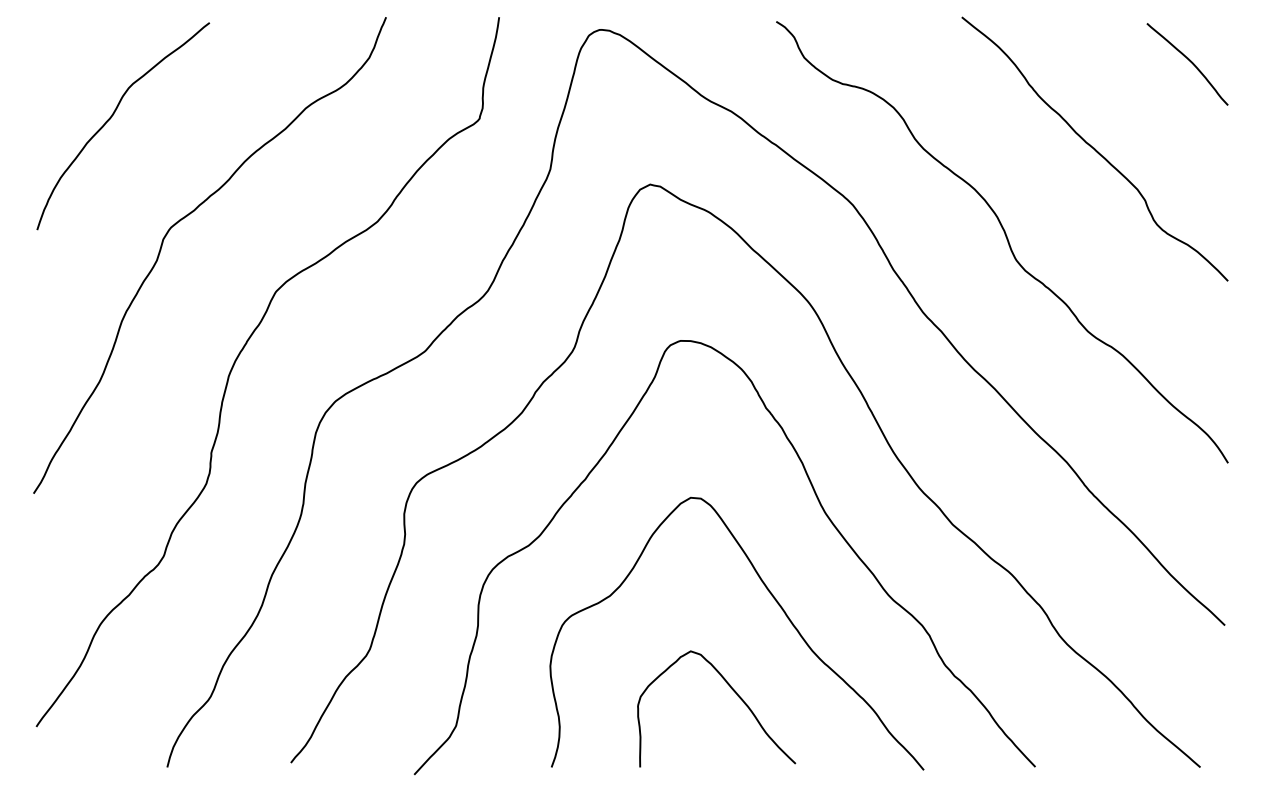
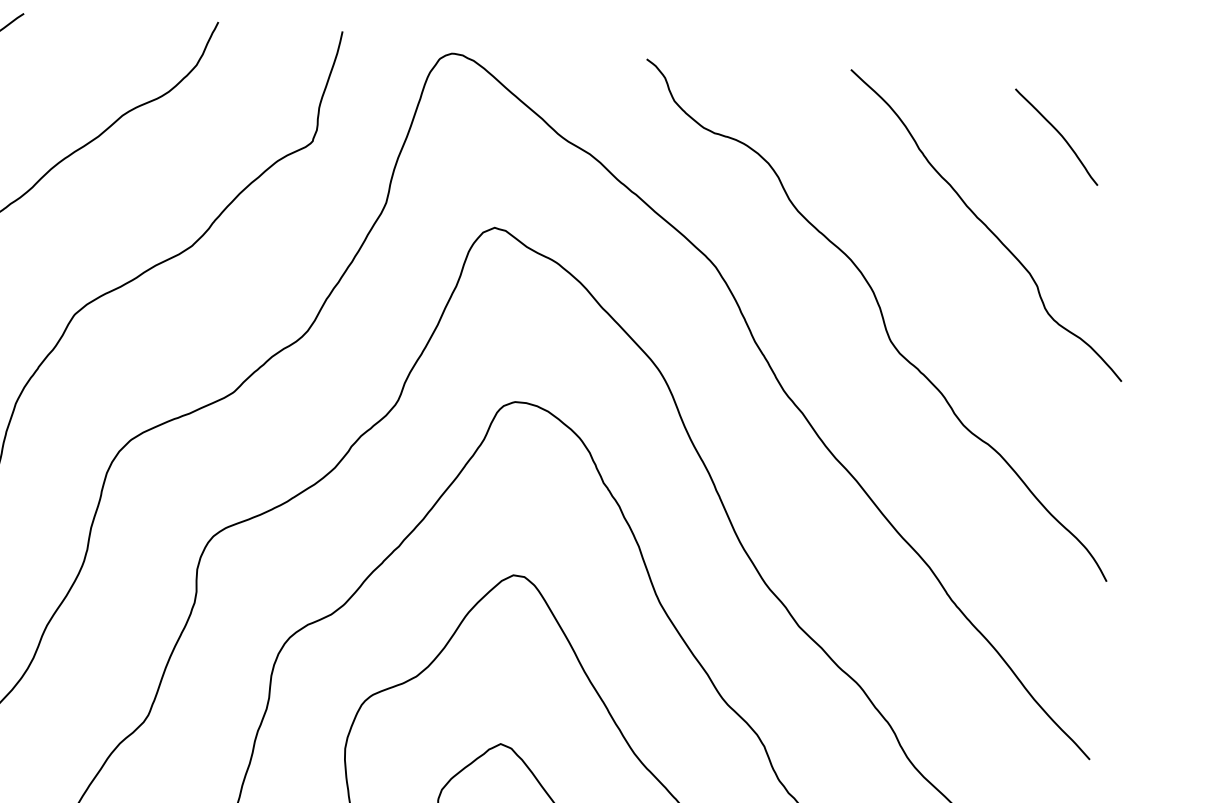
curve: (1189, 61) -> (1058, 134), moved

